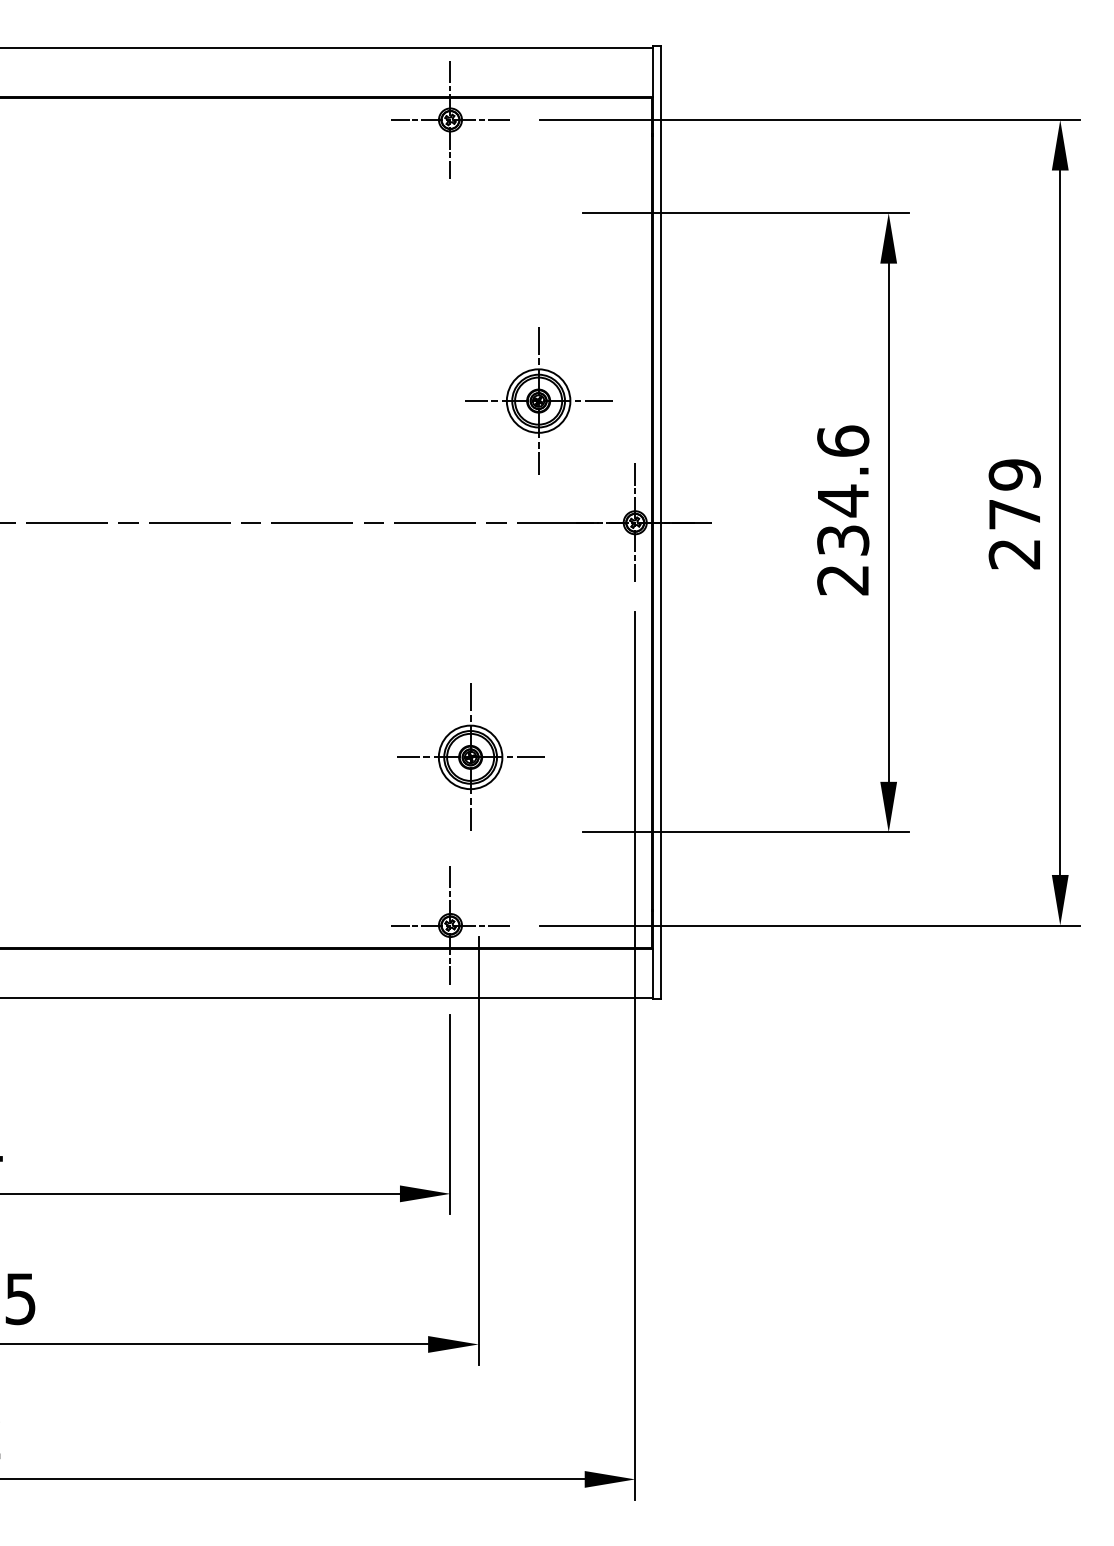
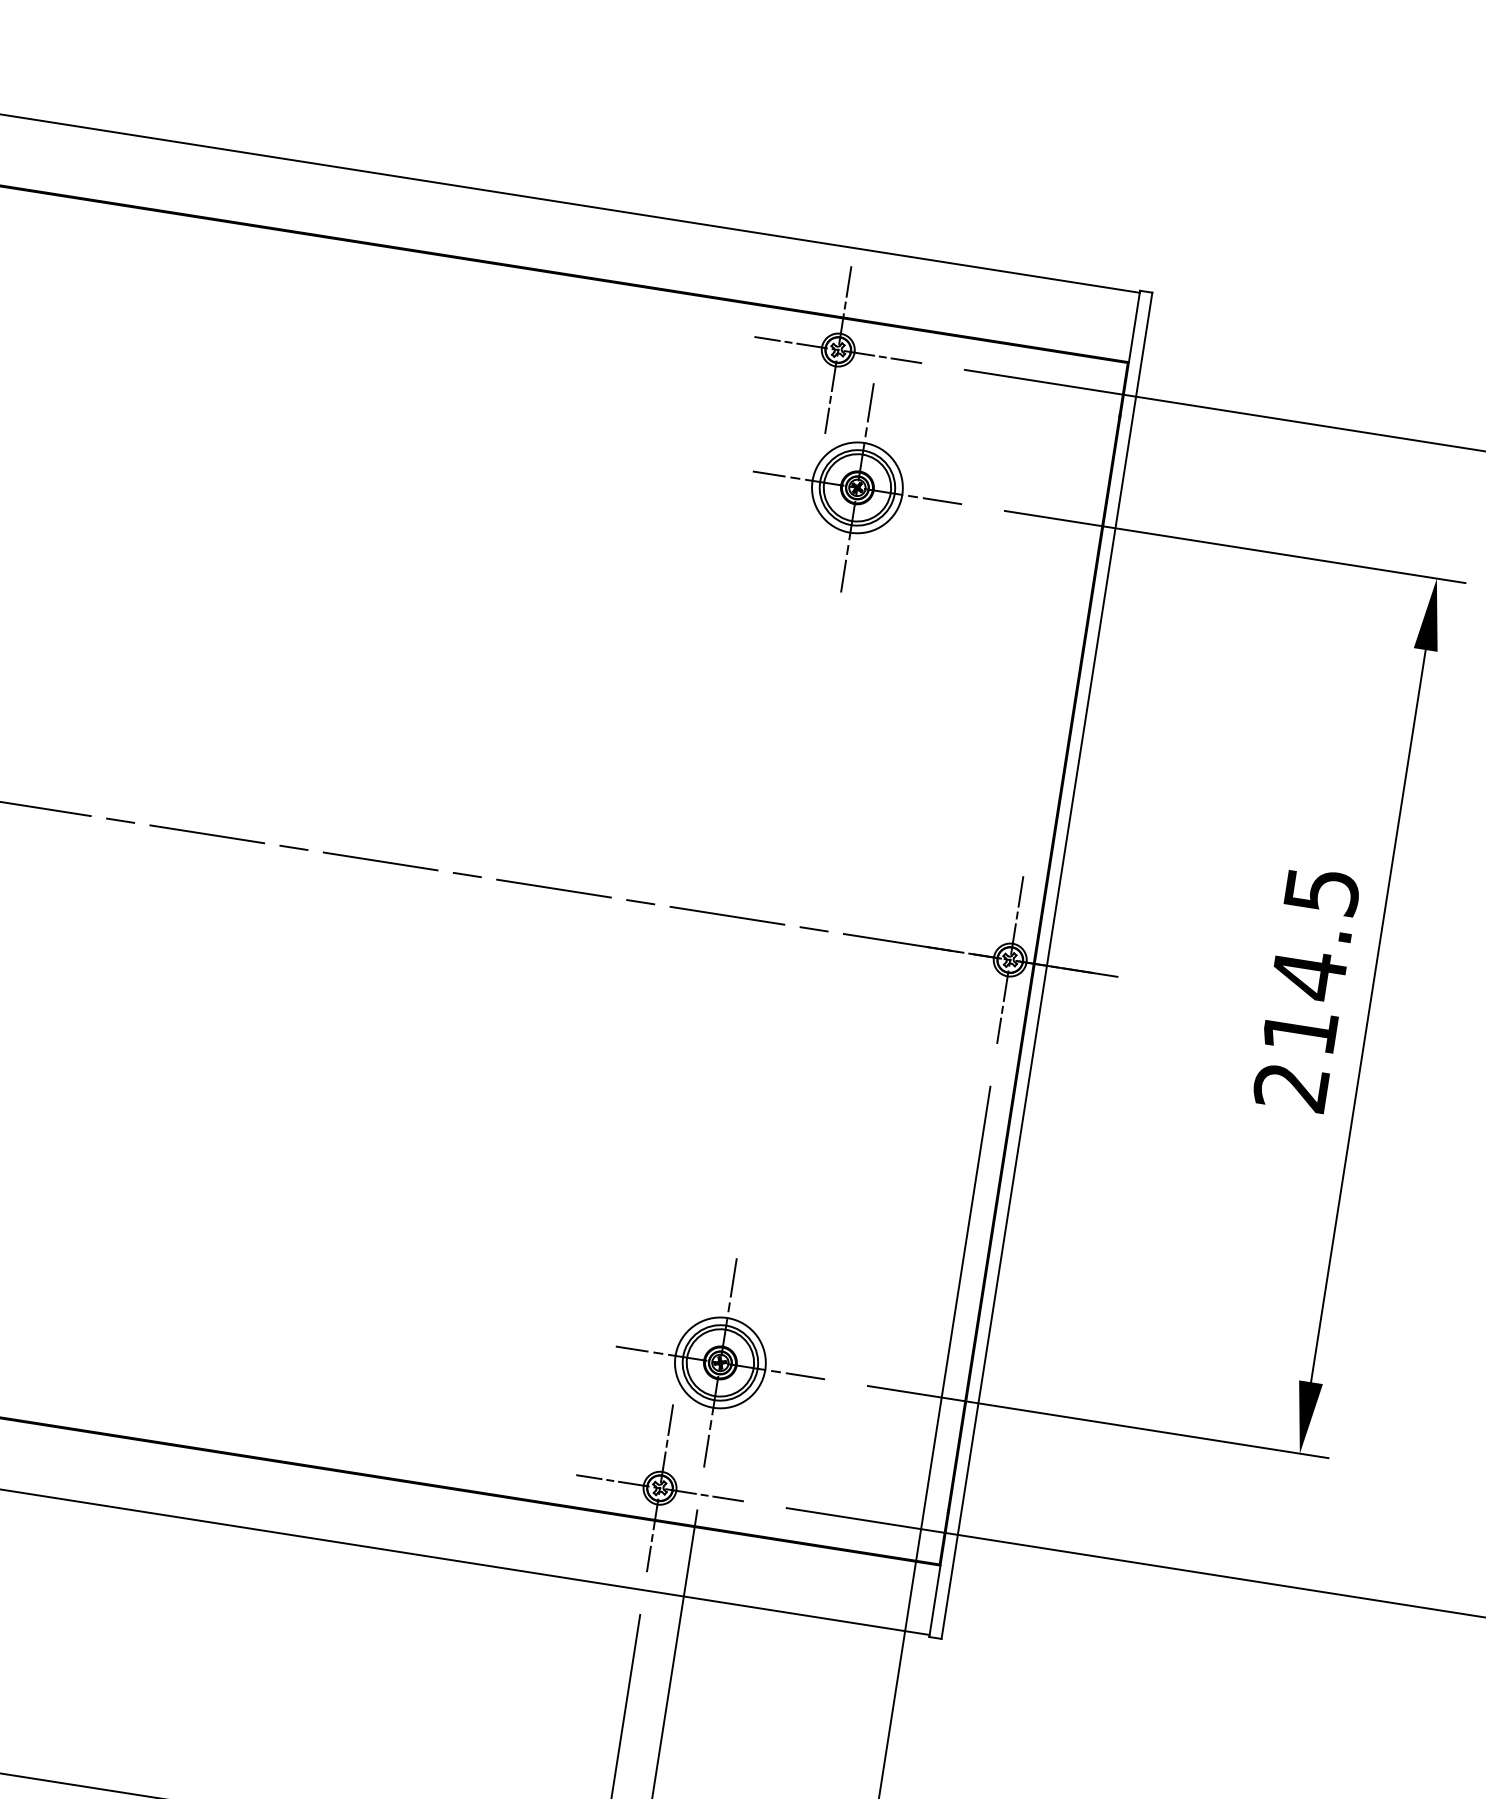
part: (538, 400) -> (857, 486), moved
text: (843, 490) -> (1311, 960), 234.6 -> 214.5
part: (470, 756) -> (720, 1361), moved

